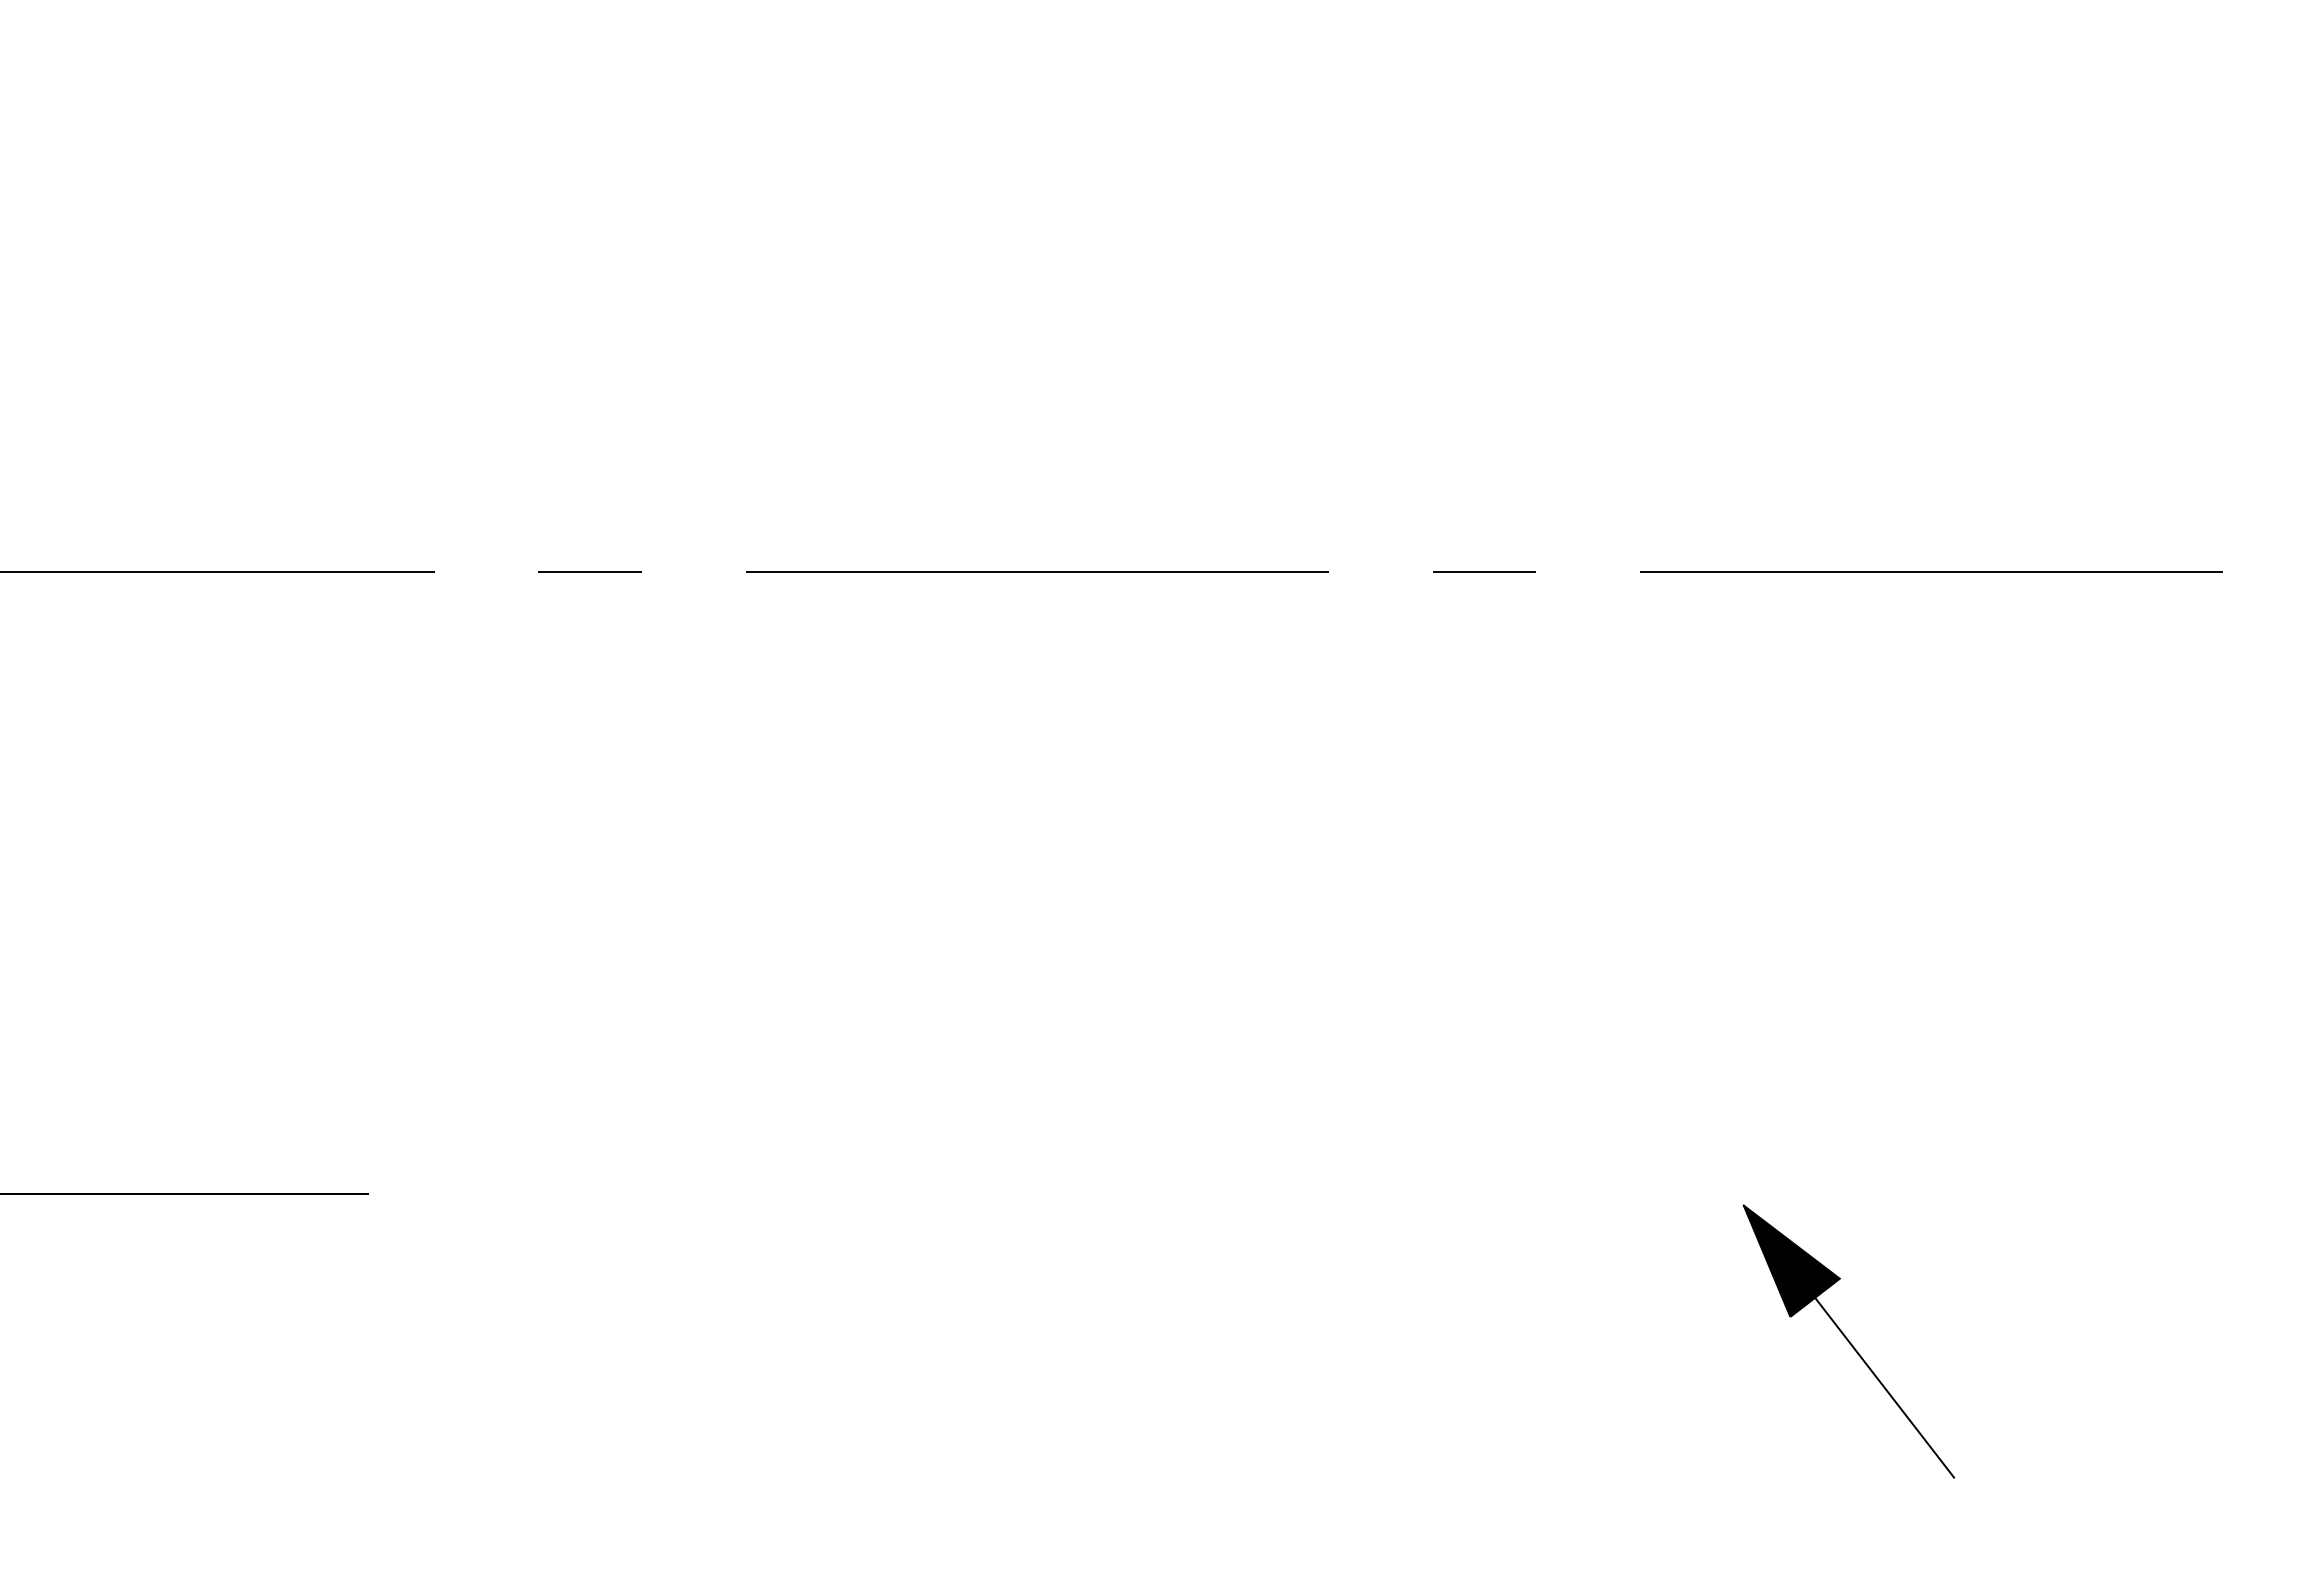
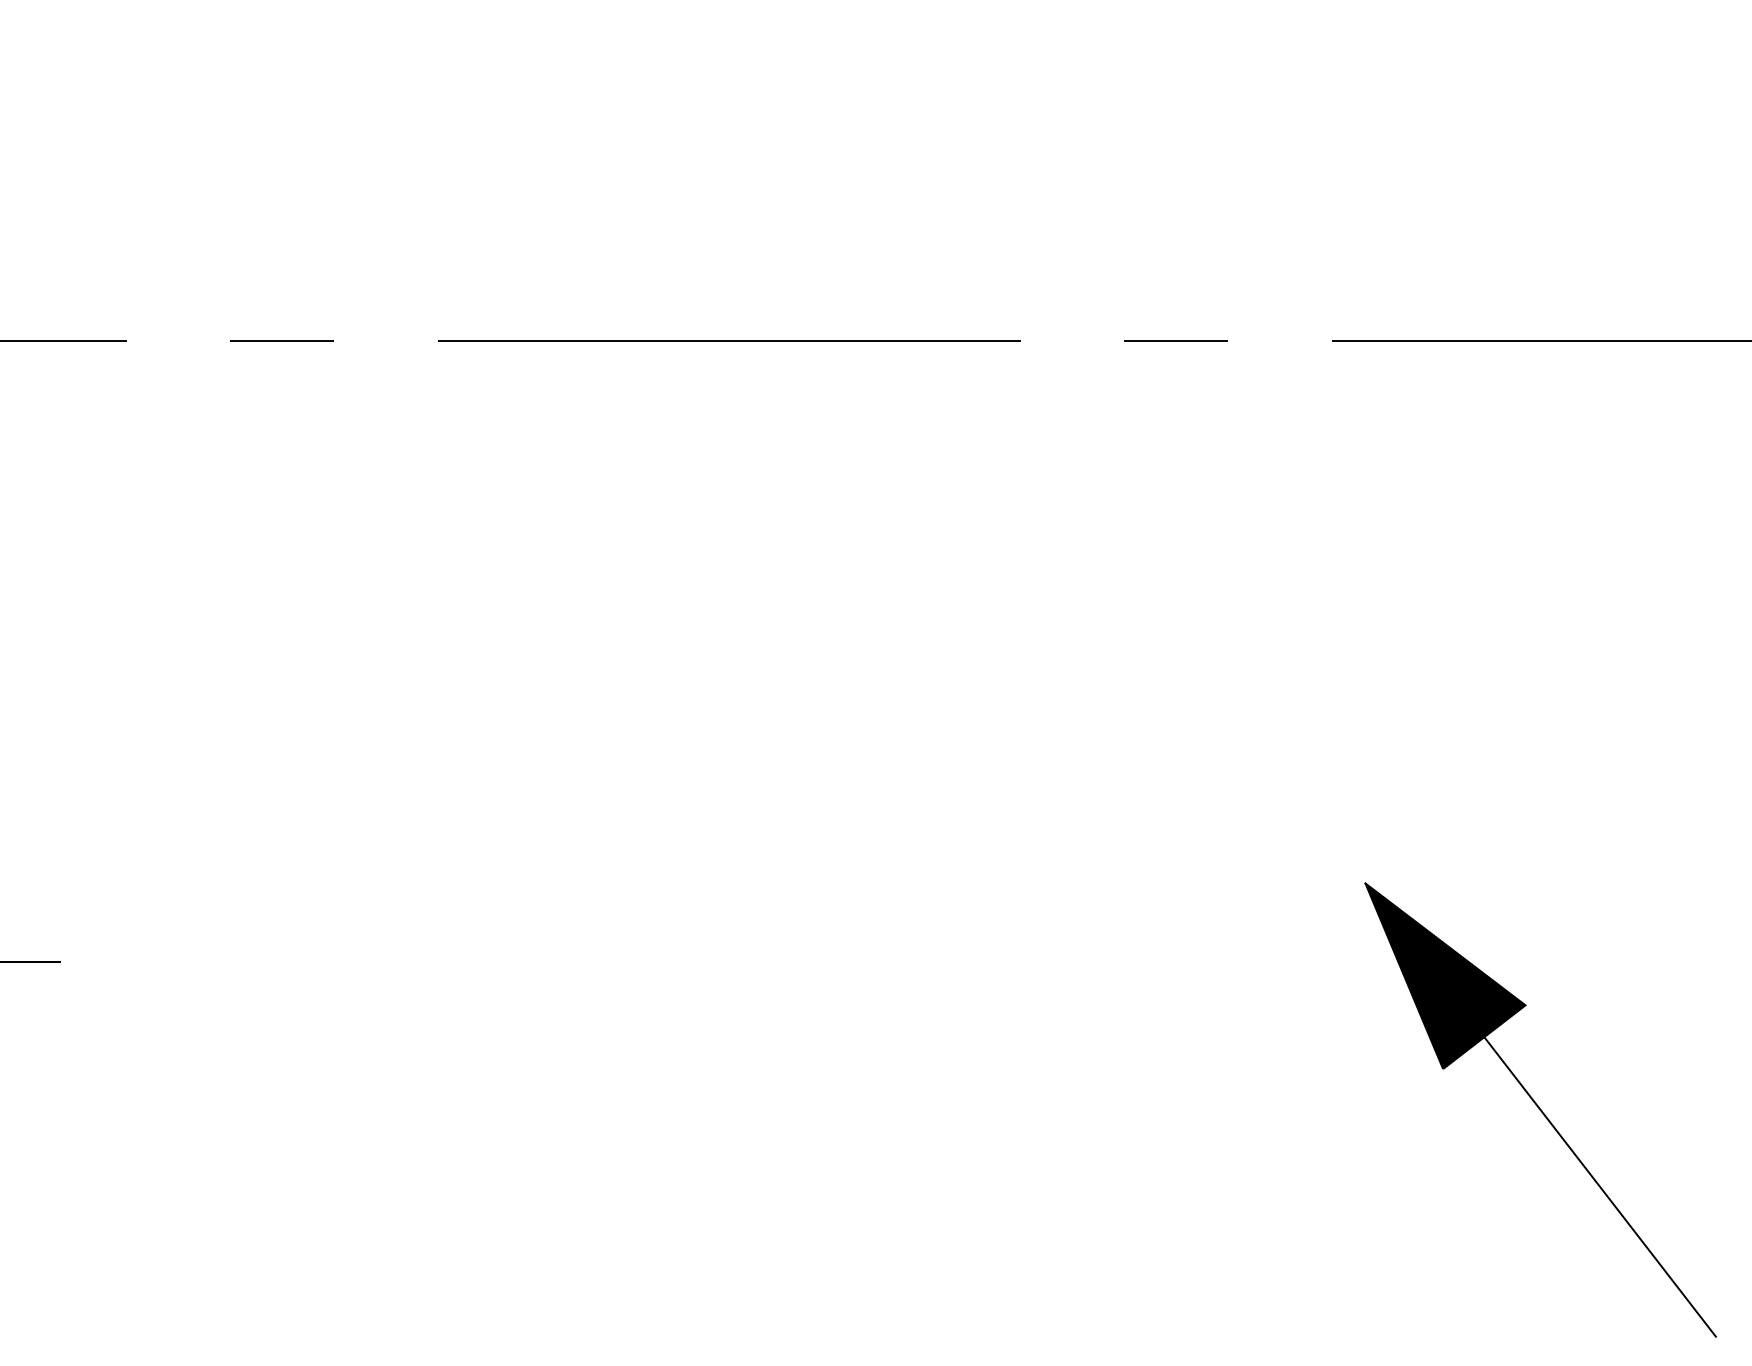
part: (1848, 1341) -> (1540, 1109), size x1.67

